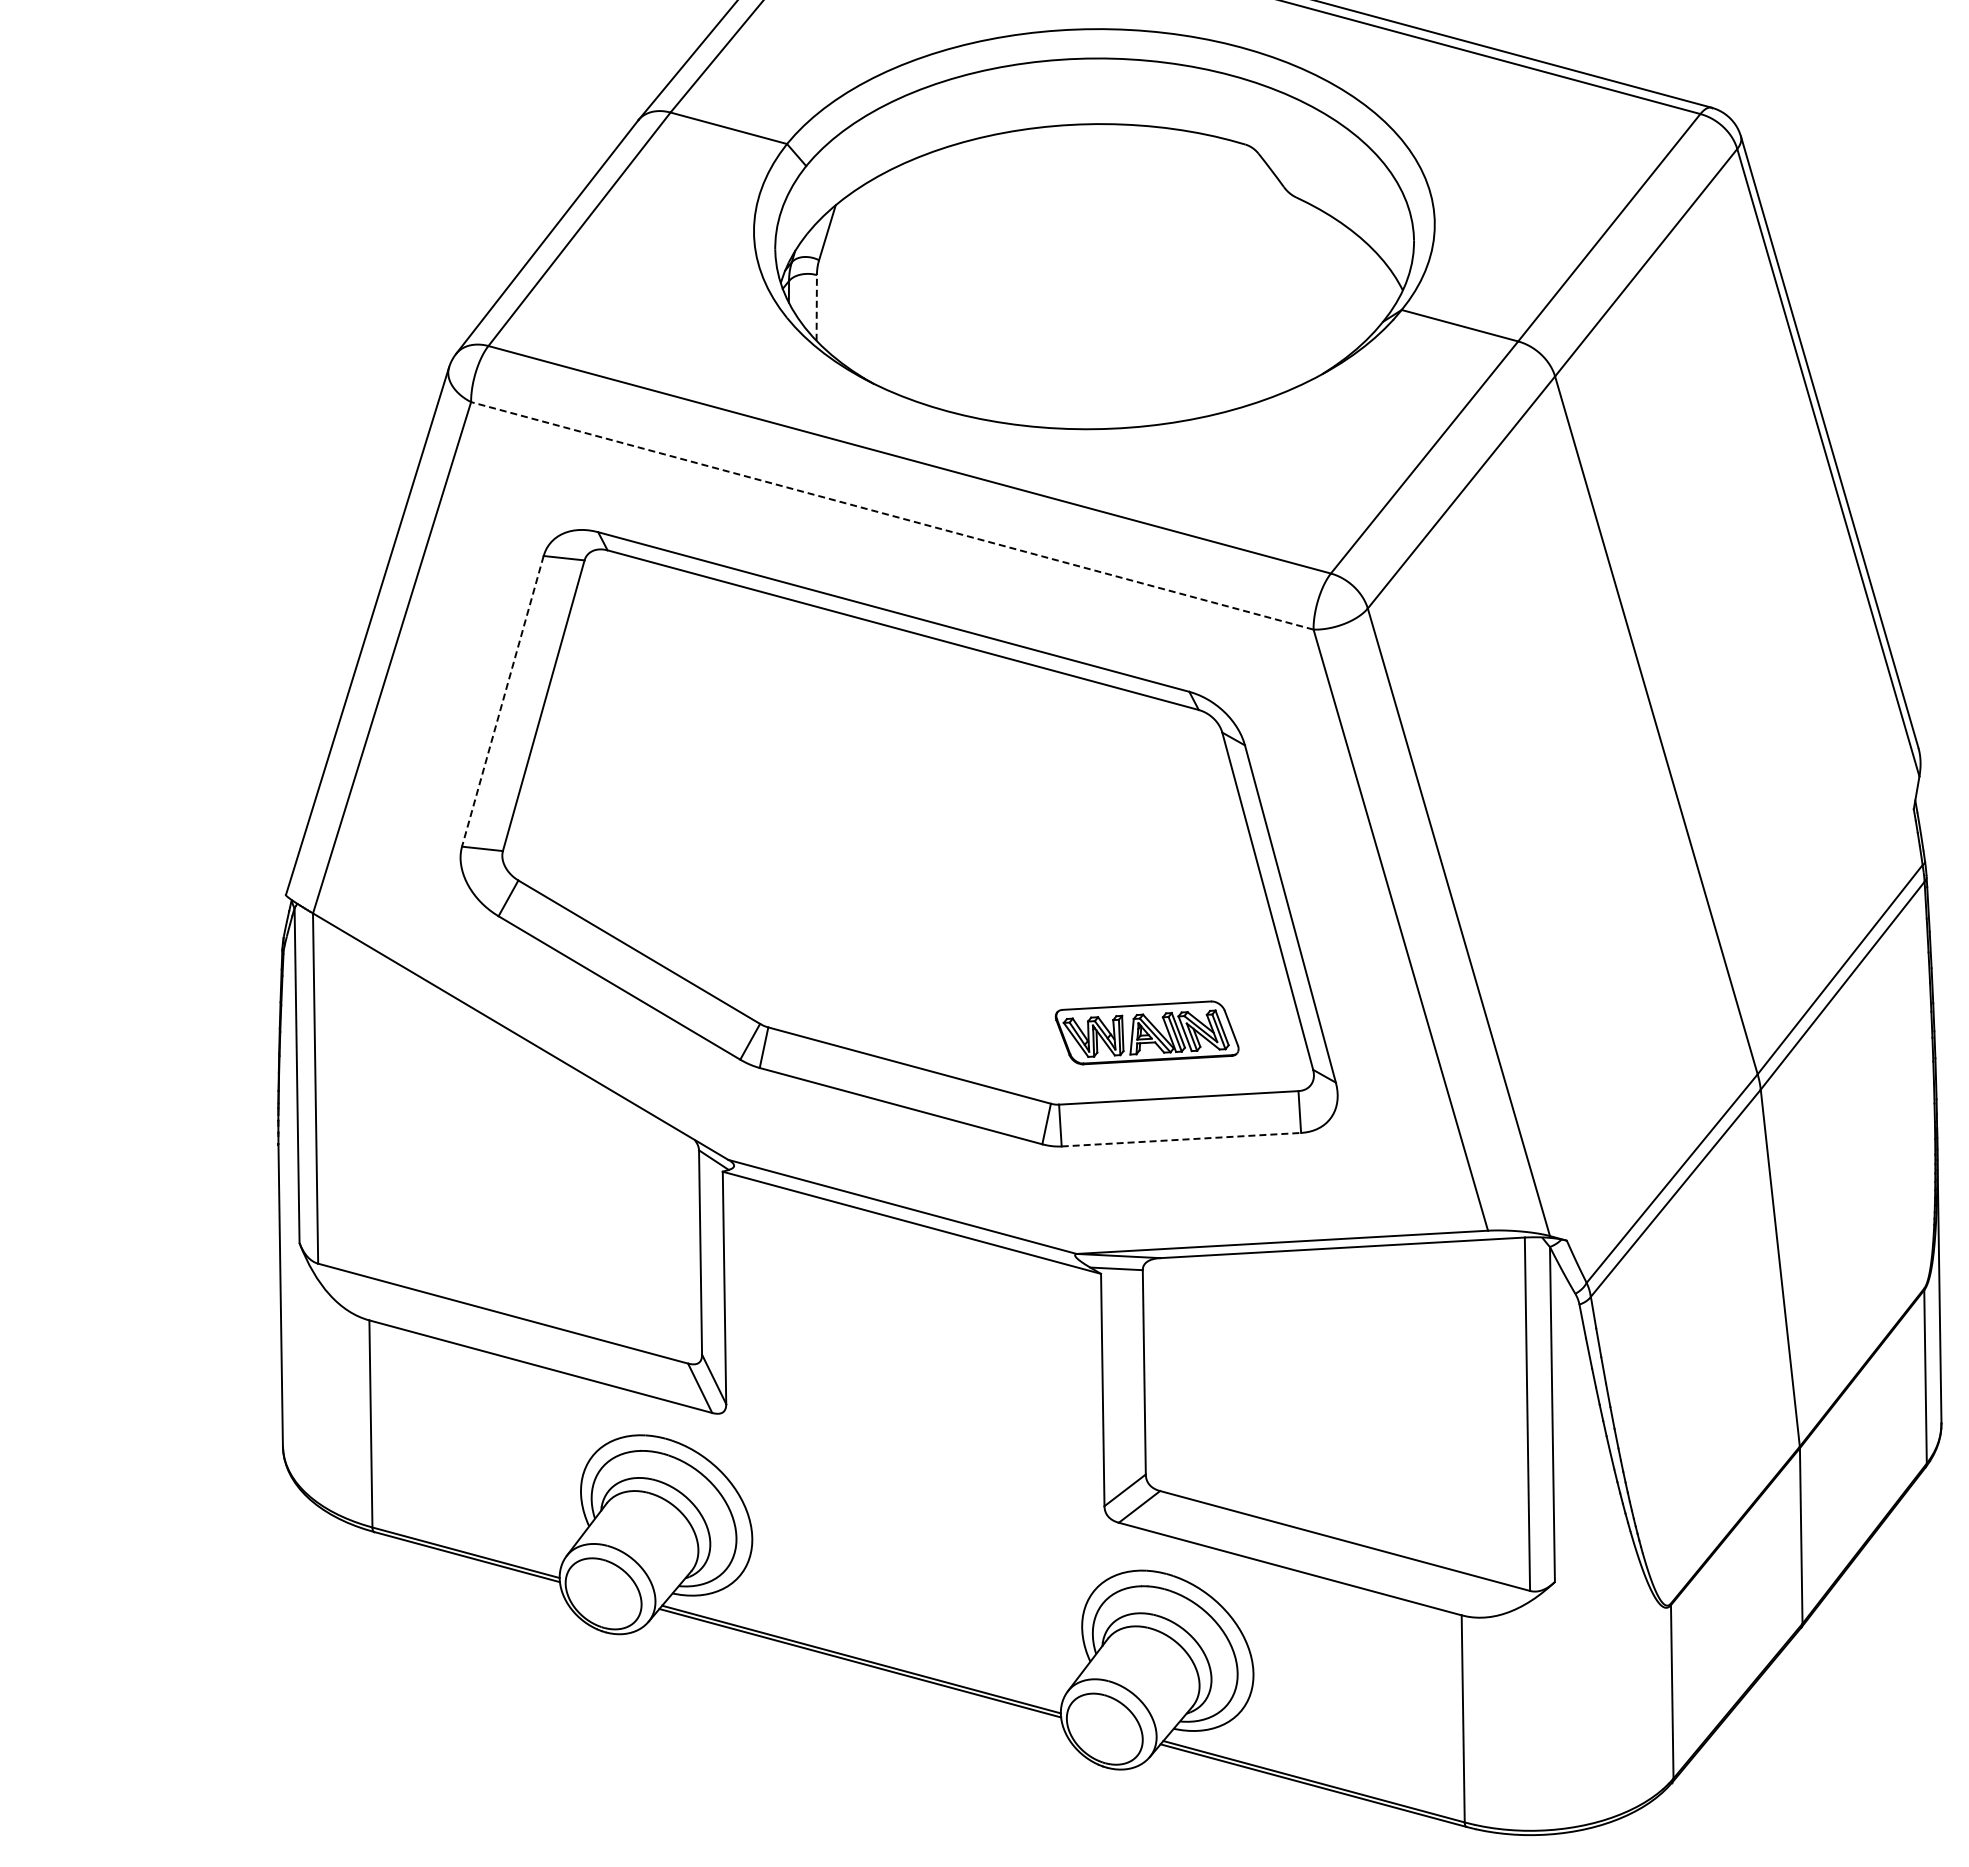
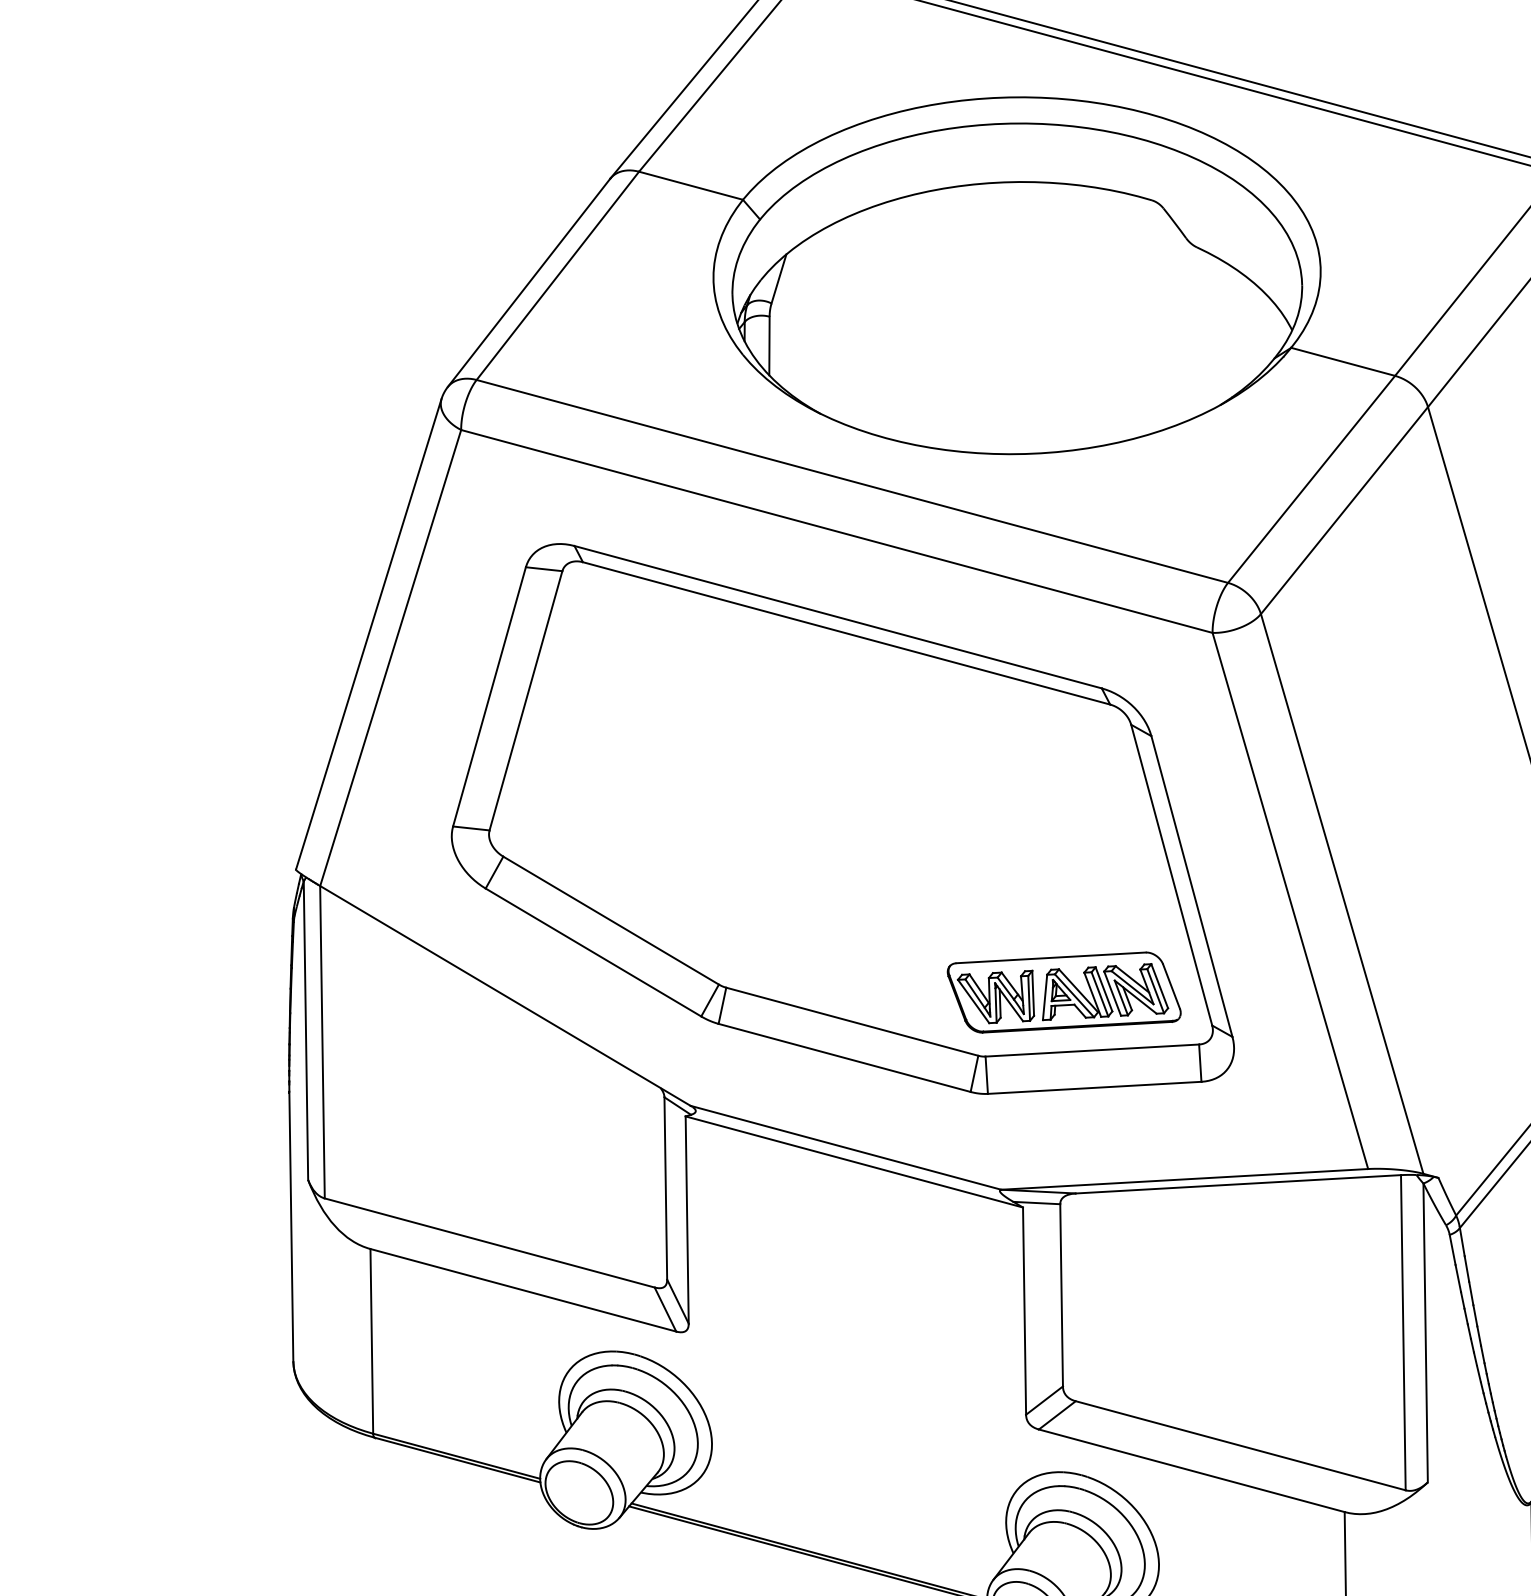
line: (816, 307) -> (769, 345), dashed -> solid
line: (891, 515) -> (836, 531), dashed -> solid
line: (502, 701) -> (489, 697), dashed -> solid
part: (1146, 1032) -> (1063, 992), size x1.43
line: (1181, 1139) -> (1094, 1087), dashed -> solid

